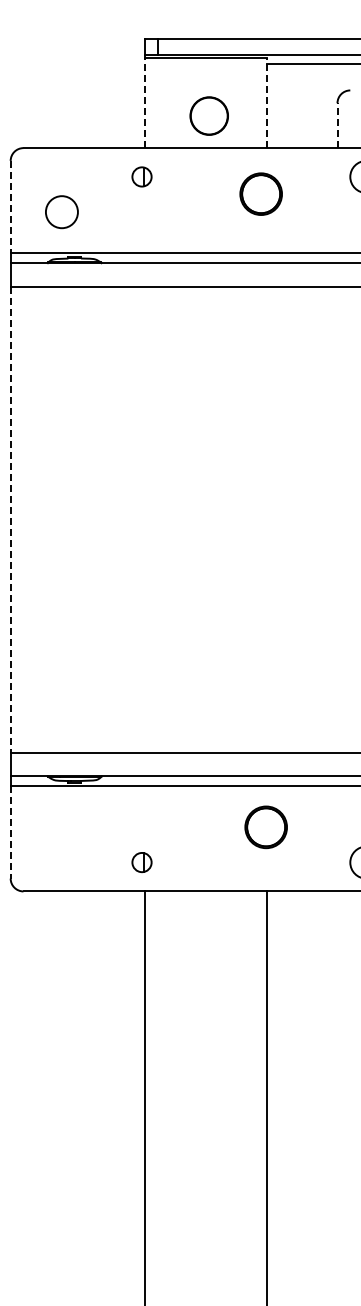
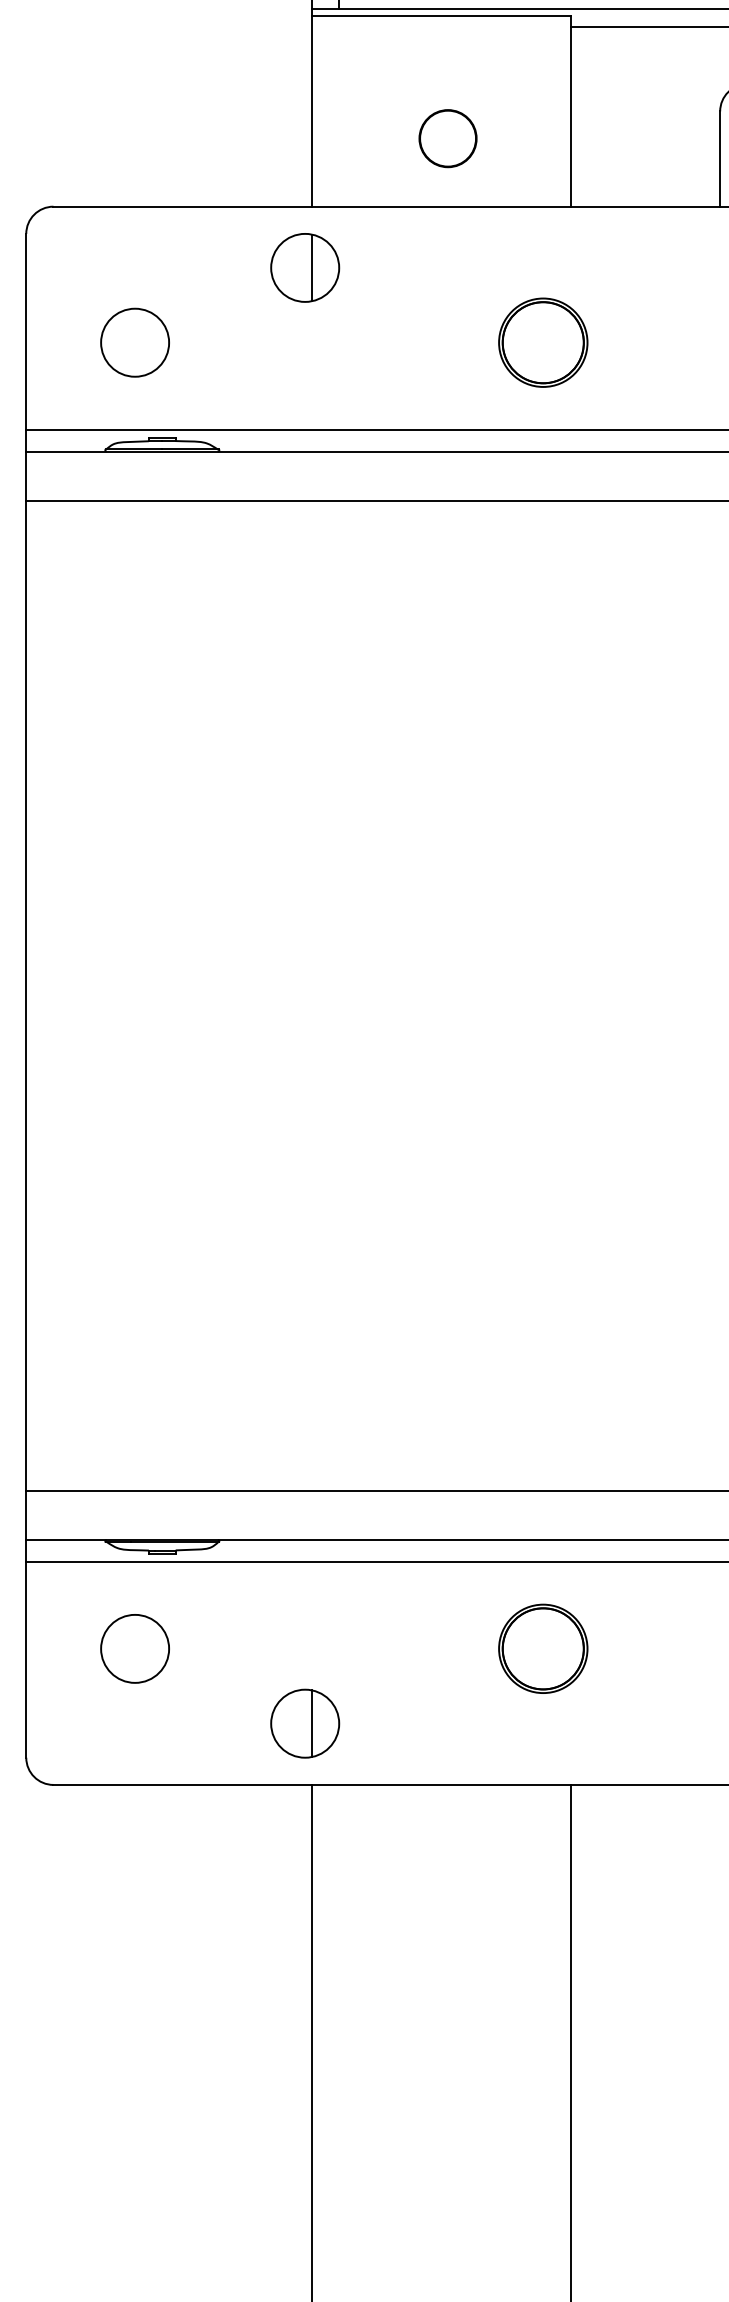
line: (145, 103) -> (312, 111), dashed -> solid
line: (267, 103) -> (571, 111), dashed -> solid
part: (209, 115) -> (448, 137), size x0.71
line: (337, 125) -> (720, 158), dashed -> solid
part: (141, 176) -> (304, 266), size x1.67
part: (260, 193) -> (541, 341), moved
line: (10, 207) -> (25, 332), dashed -> solid
line: (10, 520) -> (25, 997), dashed -> solid
circle: (61, 827) -> (134, 1649), added
part: (265, 827) -> (541, 1649), moved
line: (10, 832) -> (25, 1659), dashed -> solid
part: (141, 862) -> (304, 1723), size x1.67

